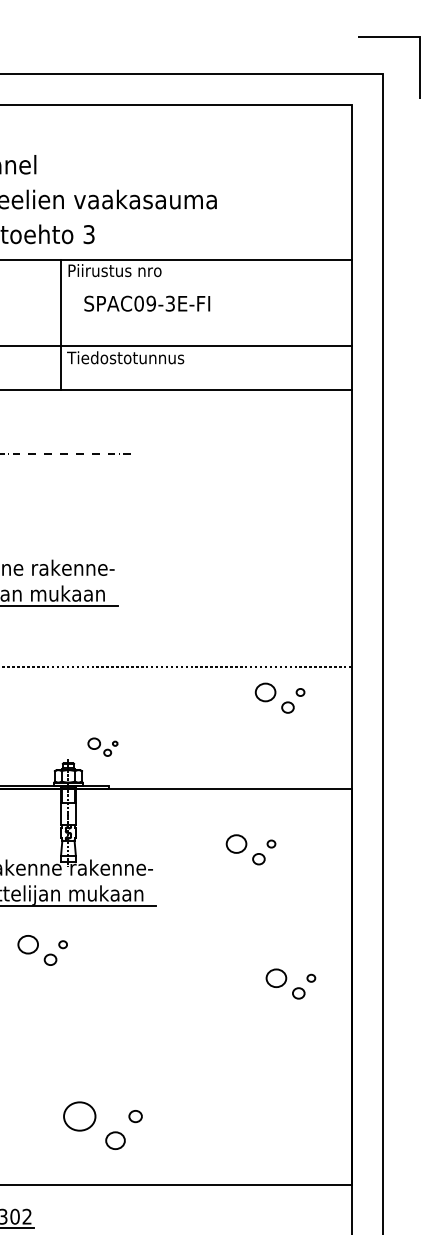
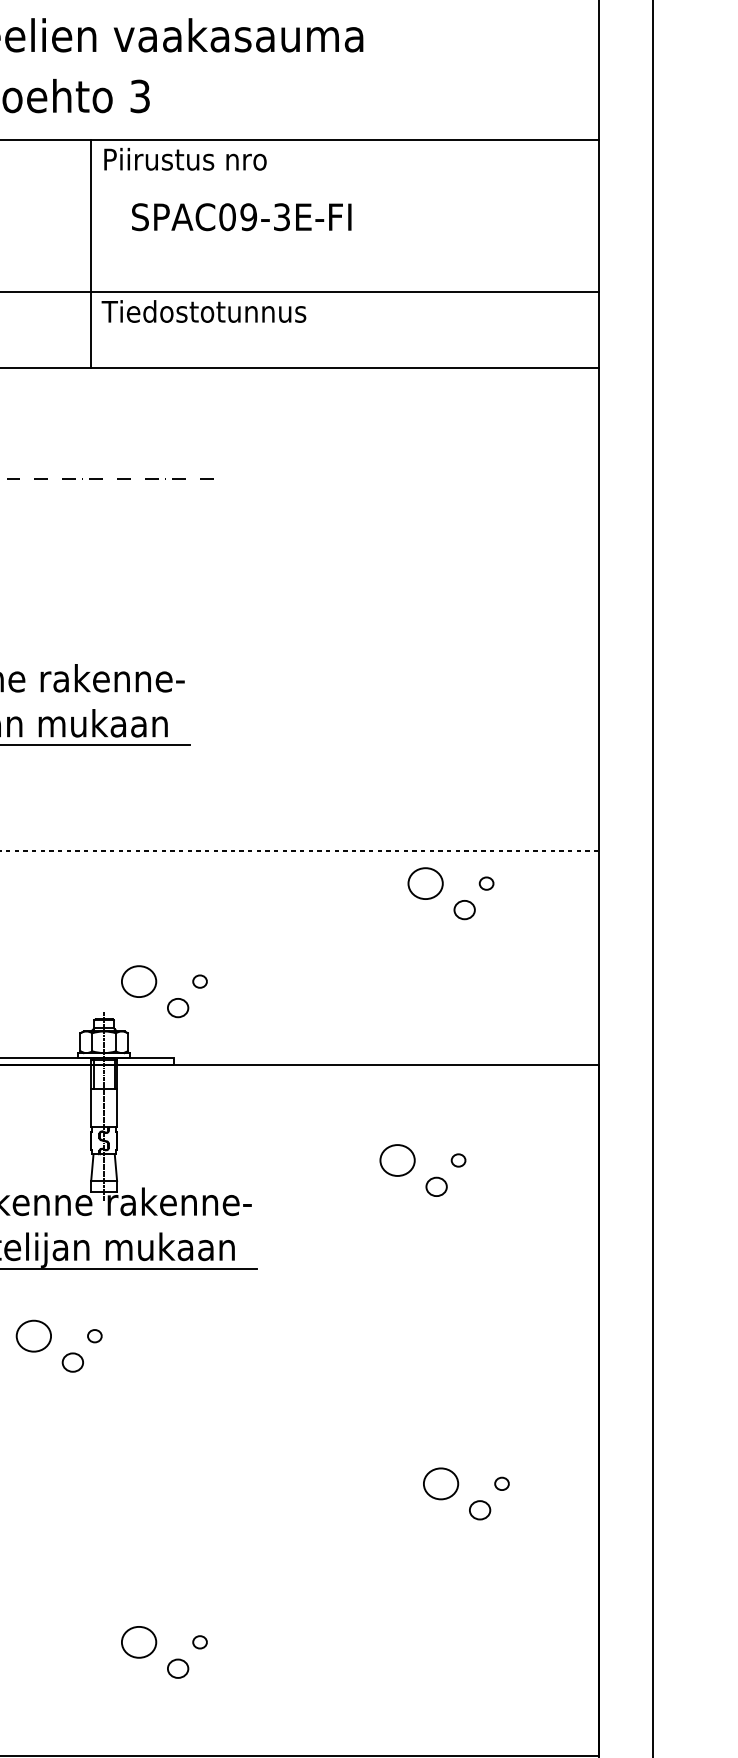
part: (279, 697) -> (449, 892), moved
part: (102, 746) -> (163, 990), size x1.67
part: (290, 983) -> (465, 1492), moved
part: (102, 1125) -> (163, 1651), size x0.62

